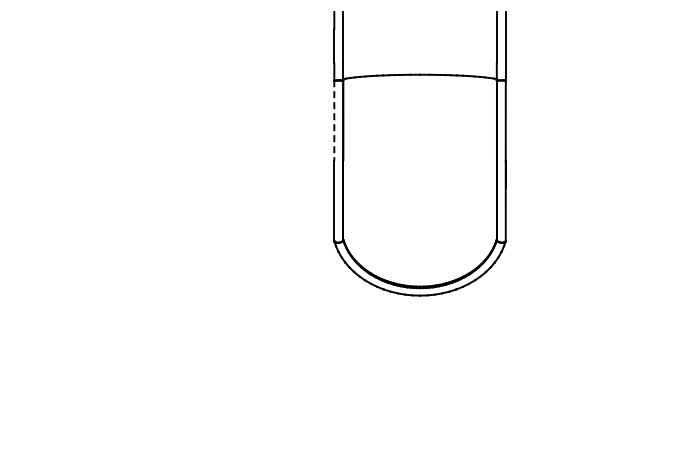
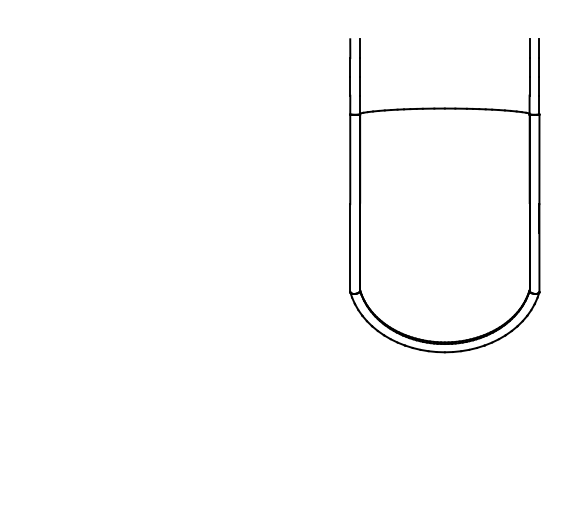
line: (334, 120) -> (350, 159), dashed -> solid

